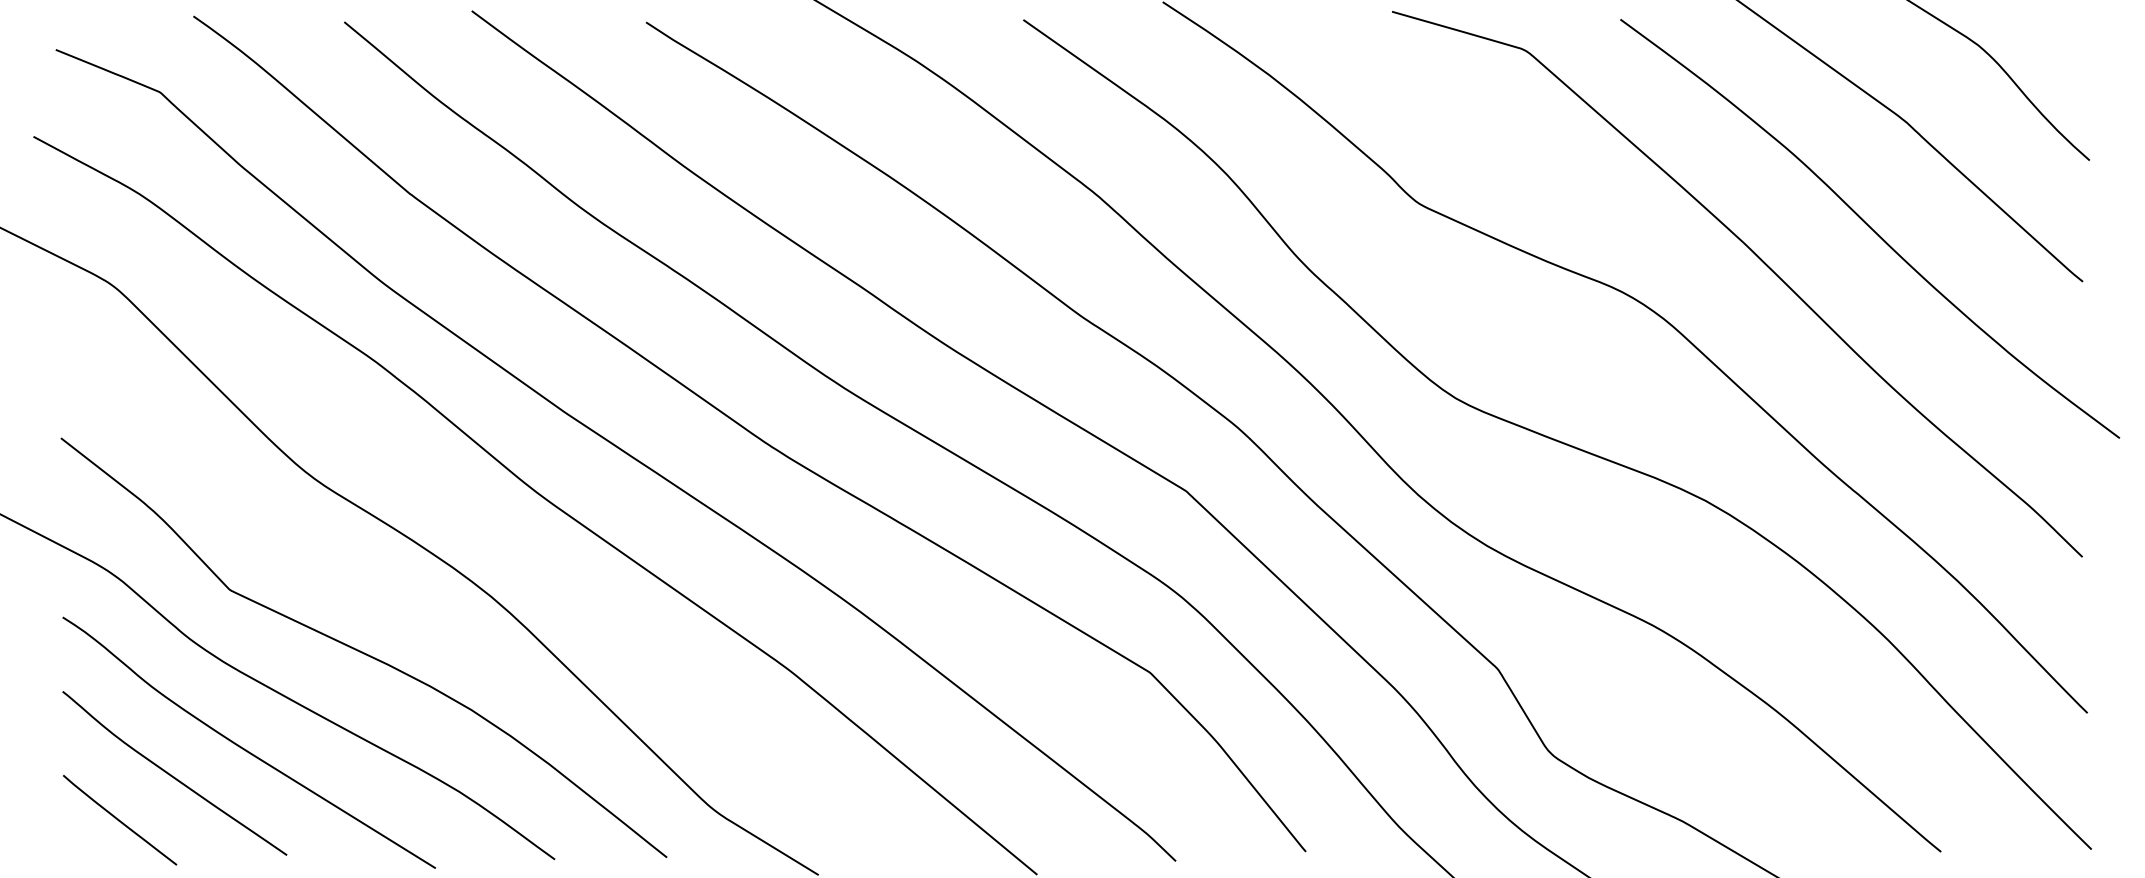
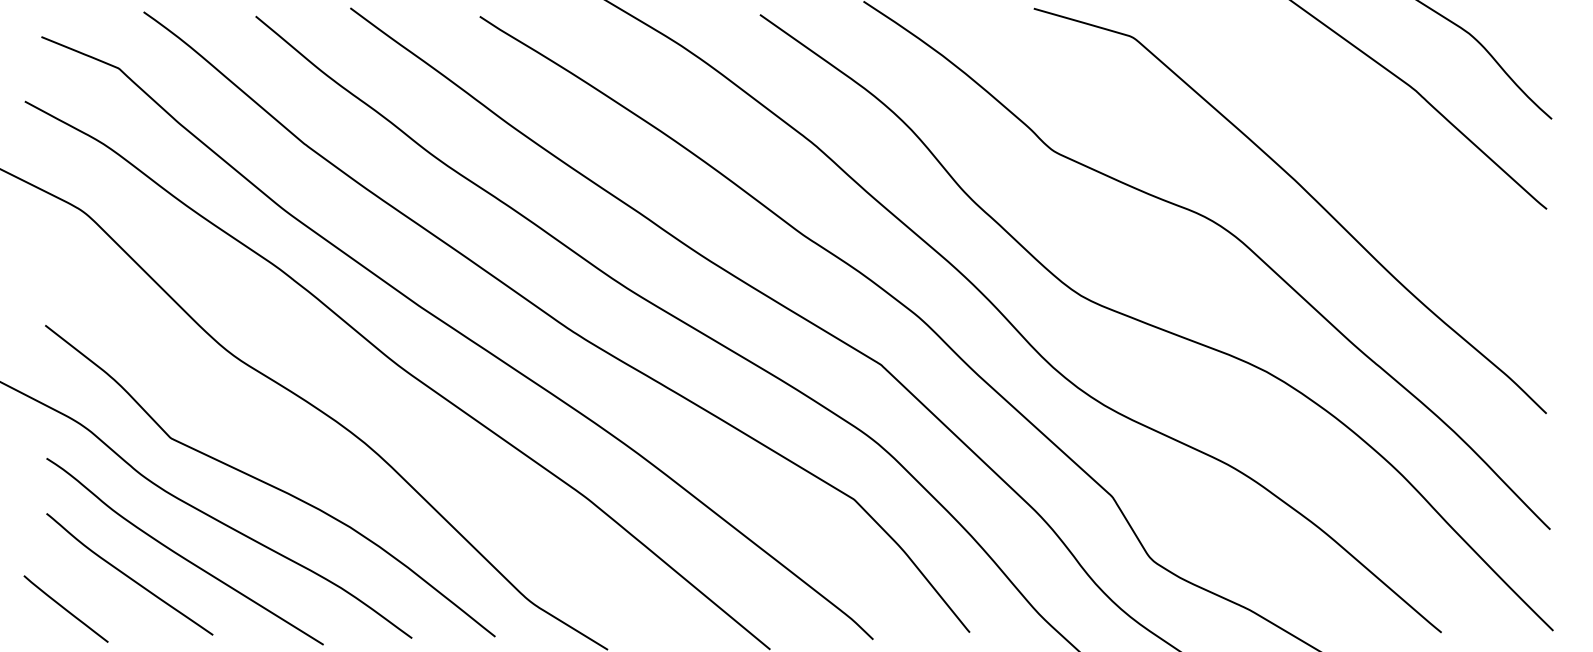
curve: (1869, 228) -> (1388, 169), removed
line: (119, 819) -> (65, 608), moved

